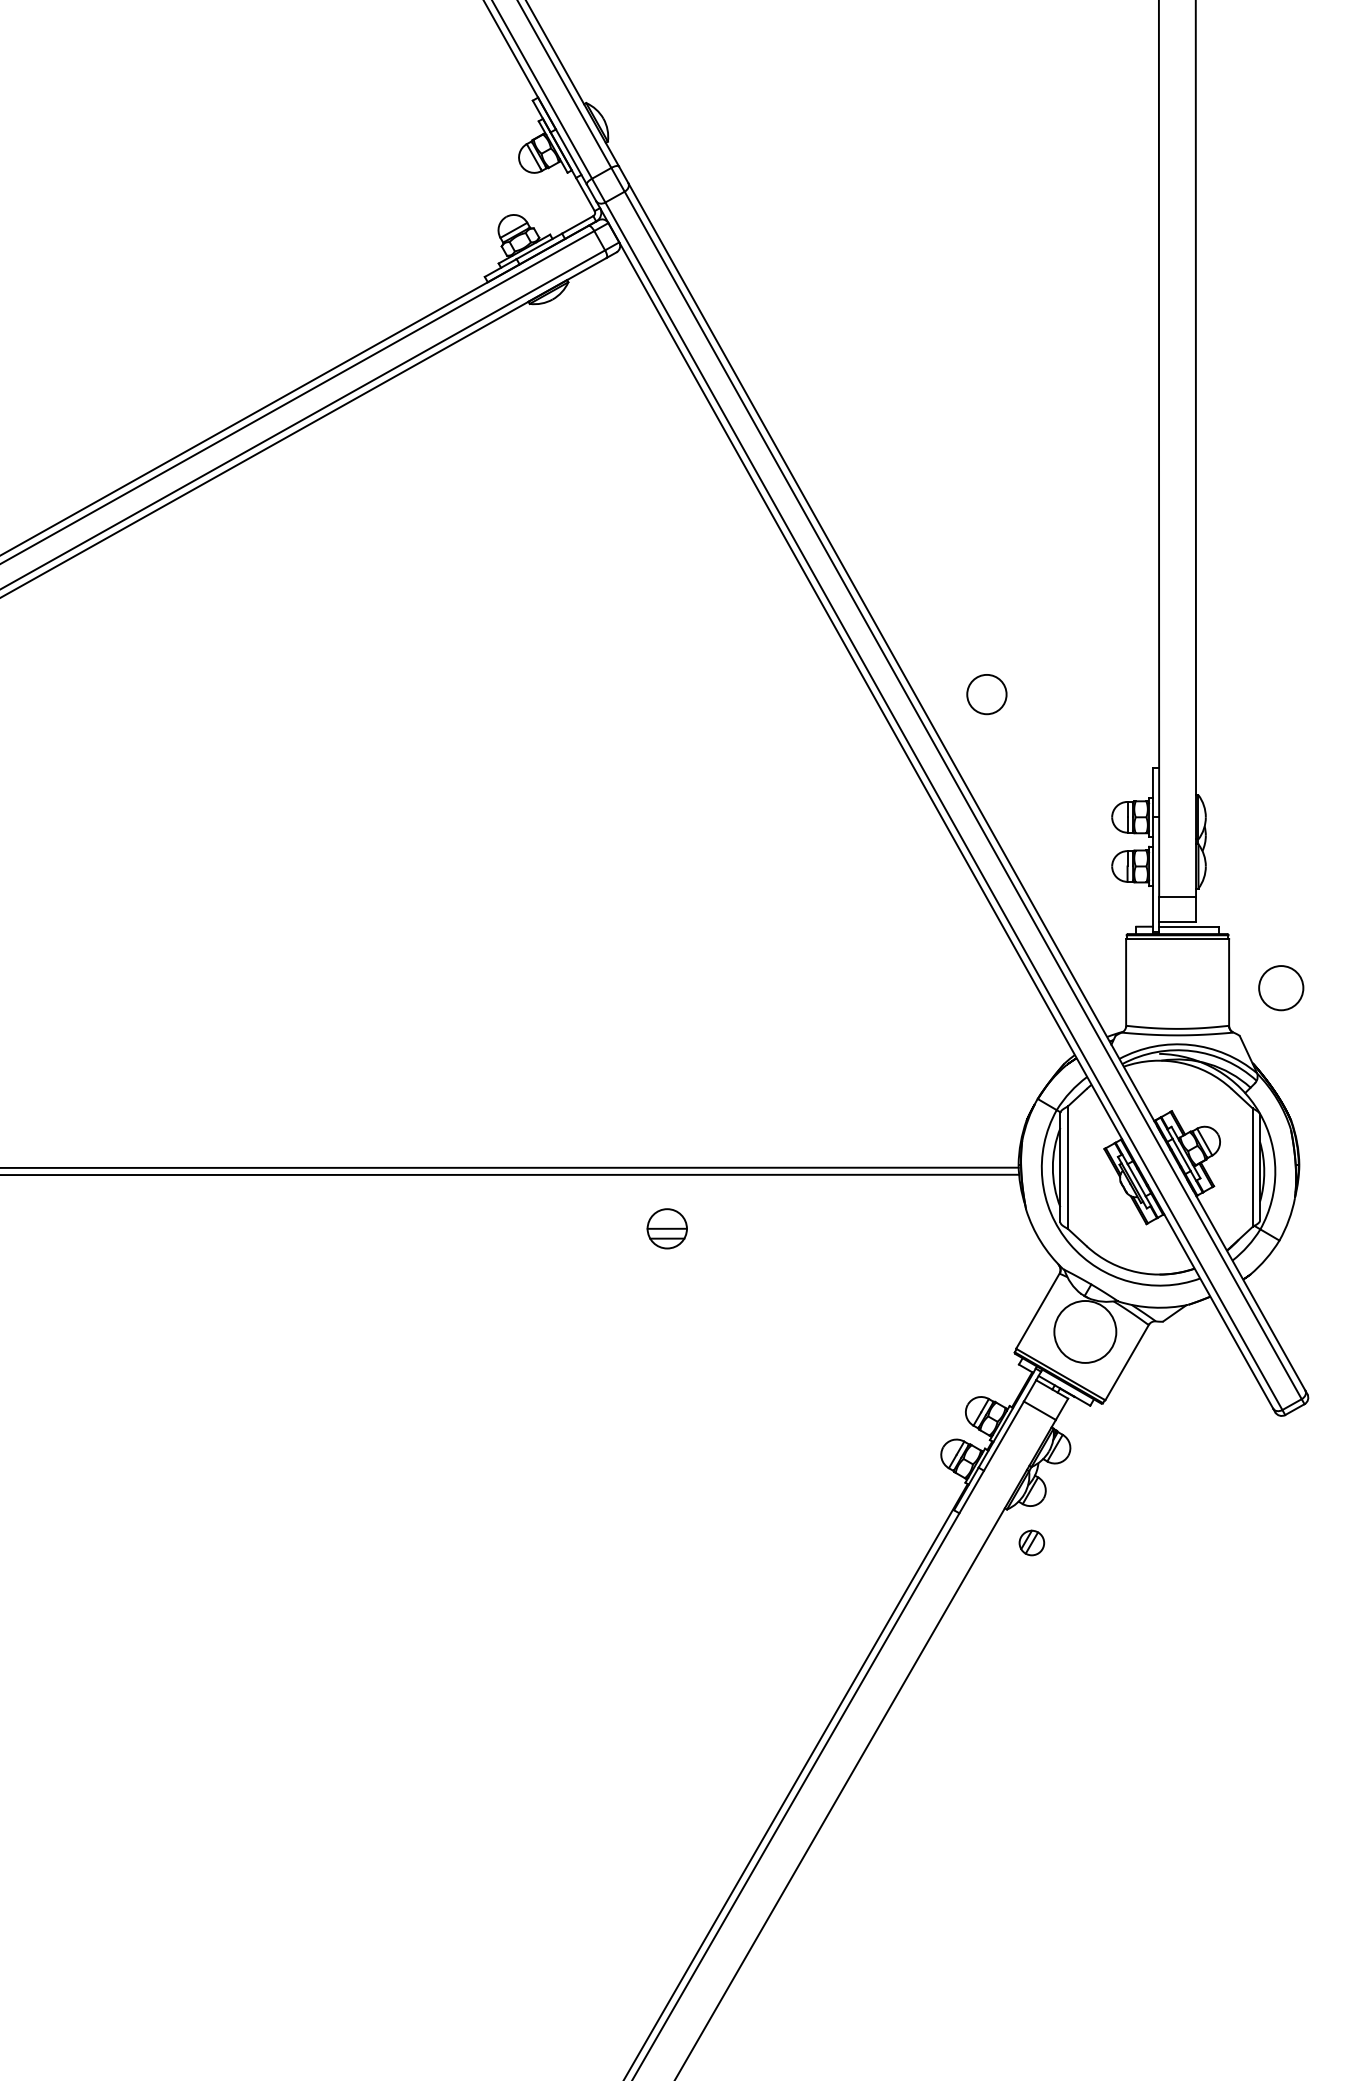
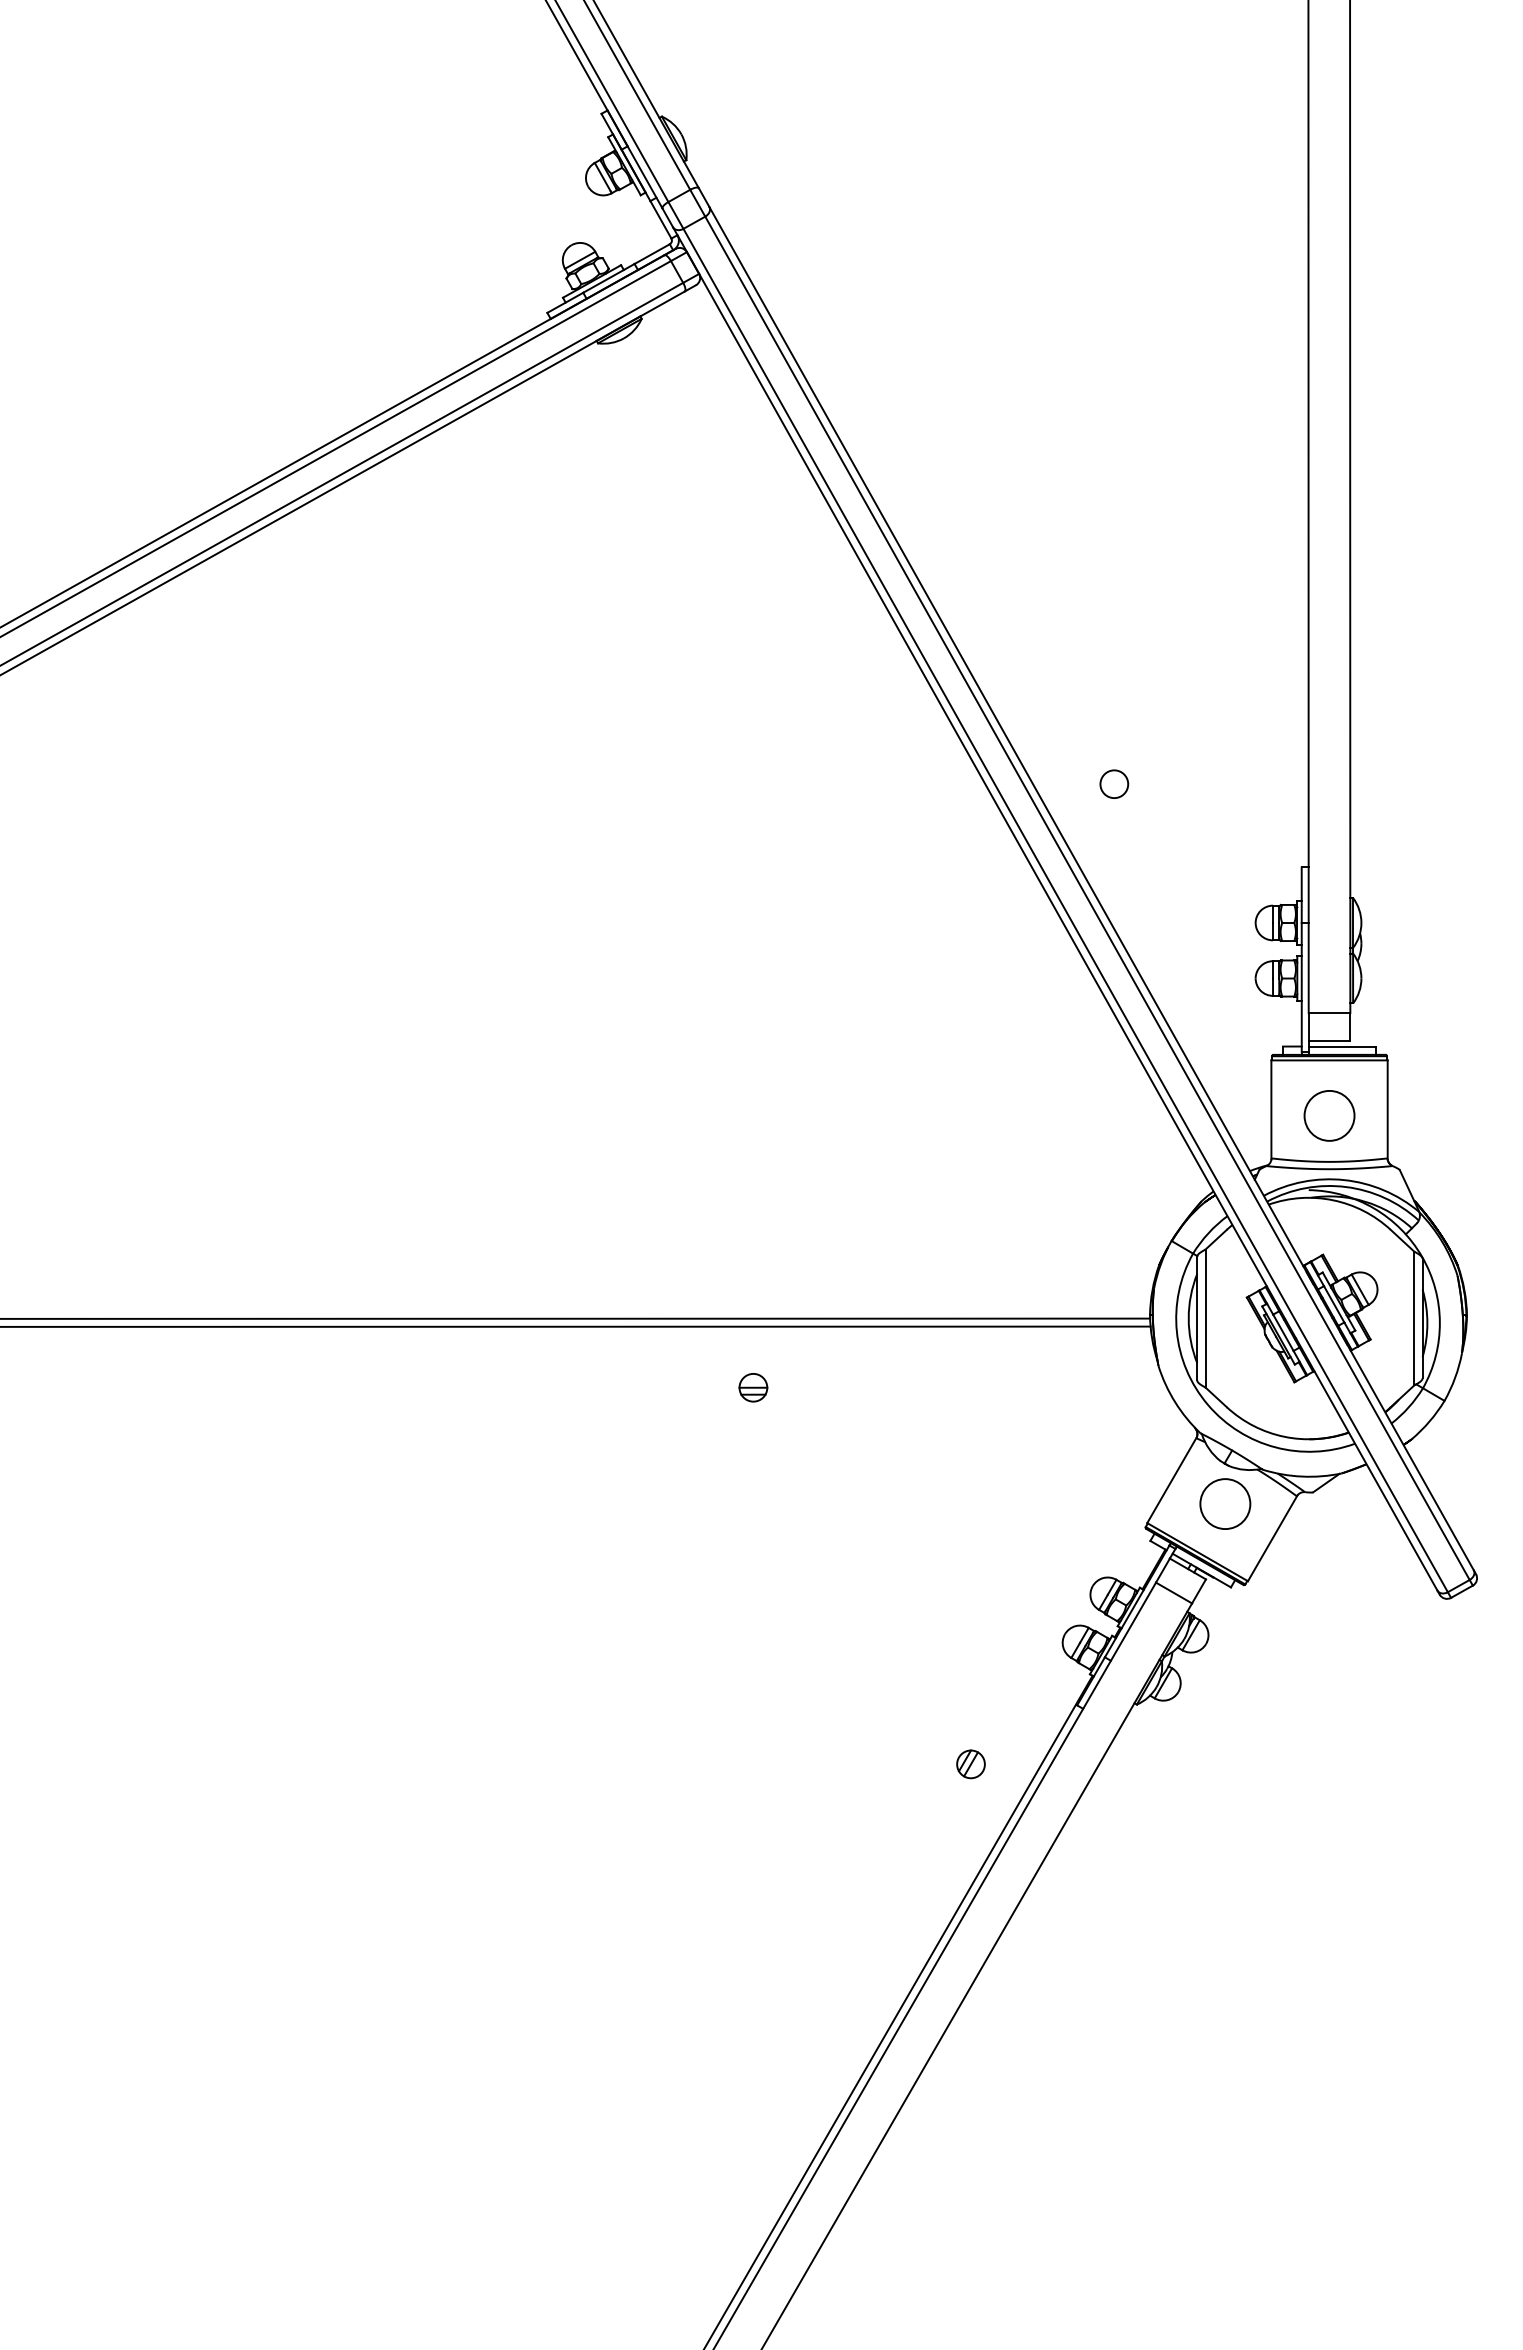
circle: (987, 693) -> (1114, 783), size x0.62
circle: (1281, 987) -> (1329, 1115), moved
part: (667, 1228) -> (753, 1387), size x0.62
circle: (1085, 1332) -> (1225, 1504), size x0.71
part: (1031, 1543) -> (970, 1764), moved

